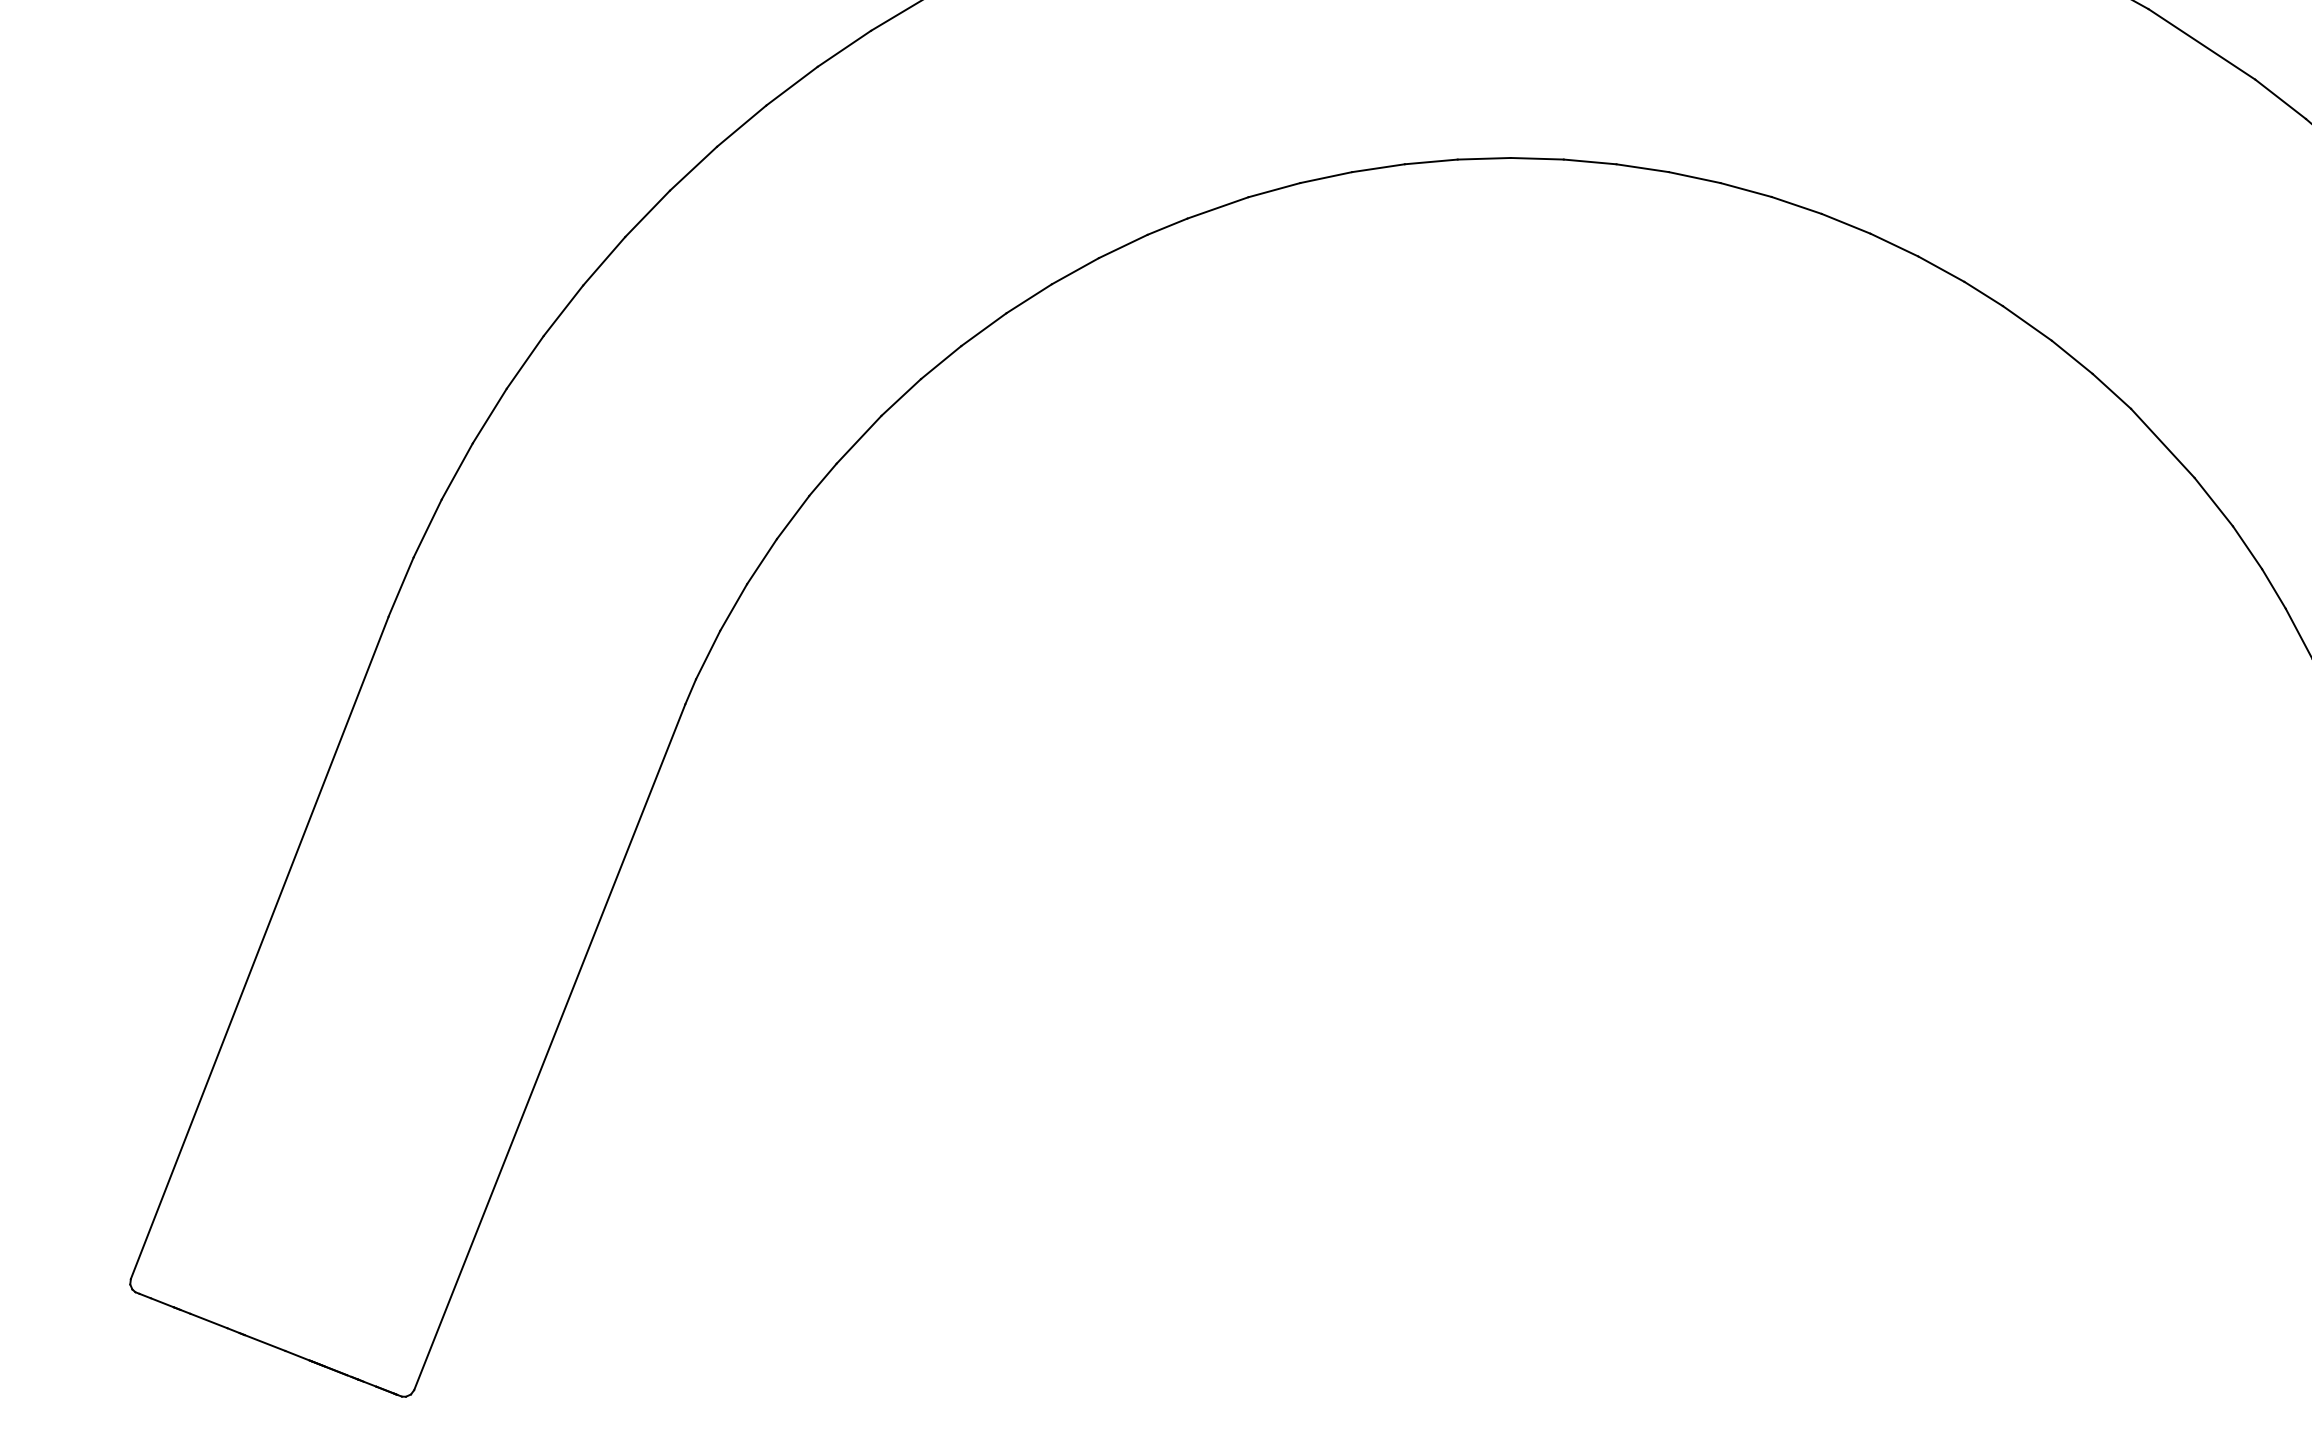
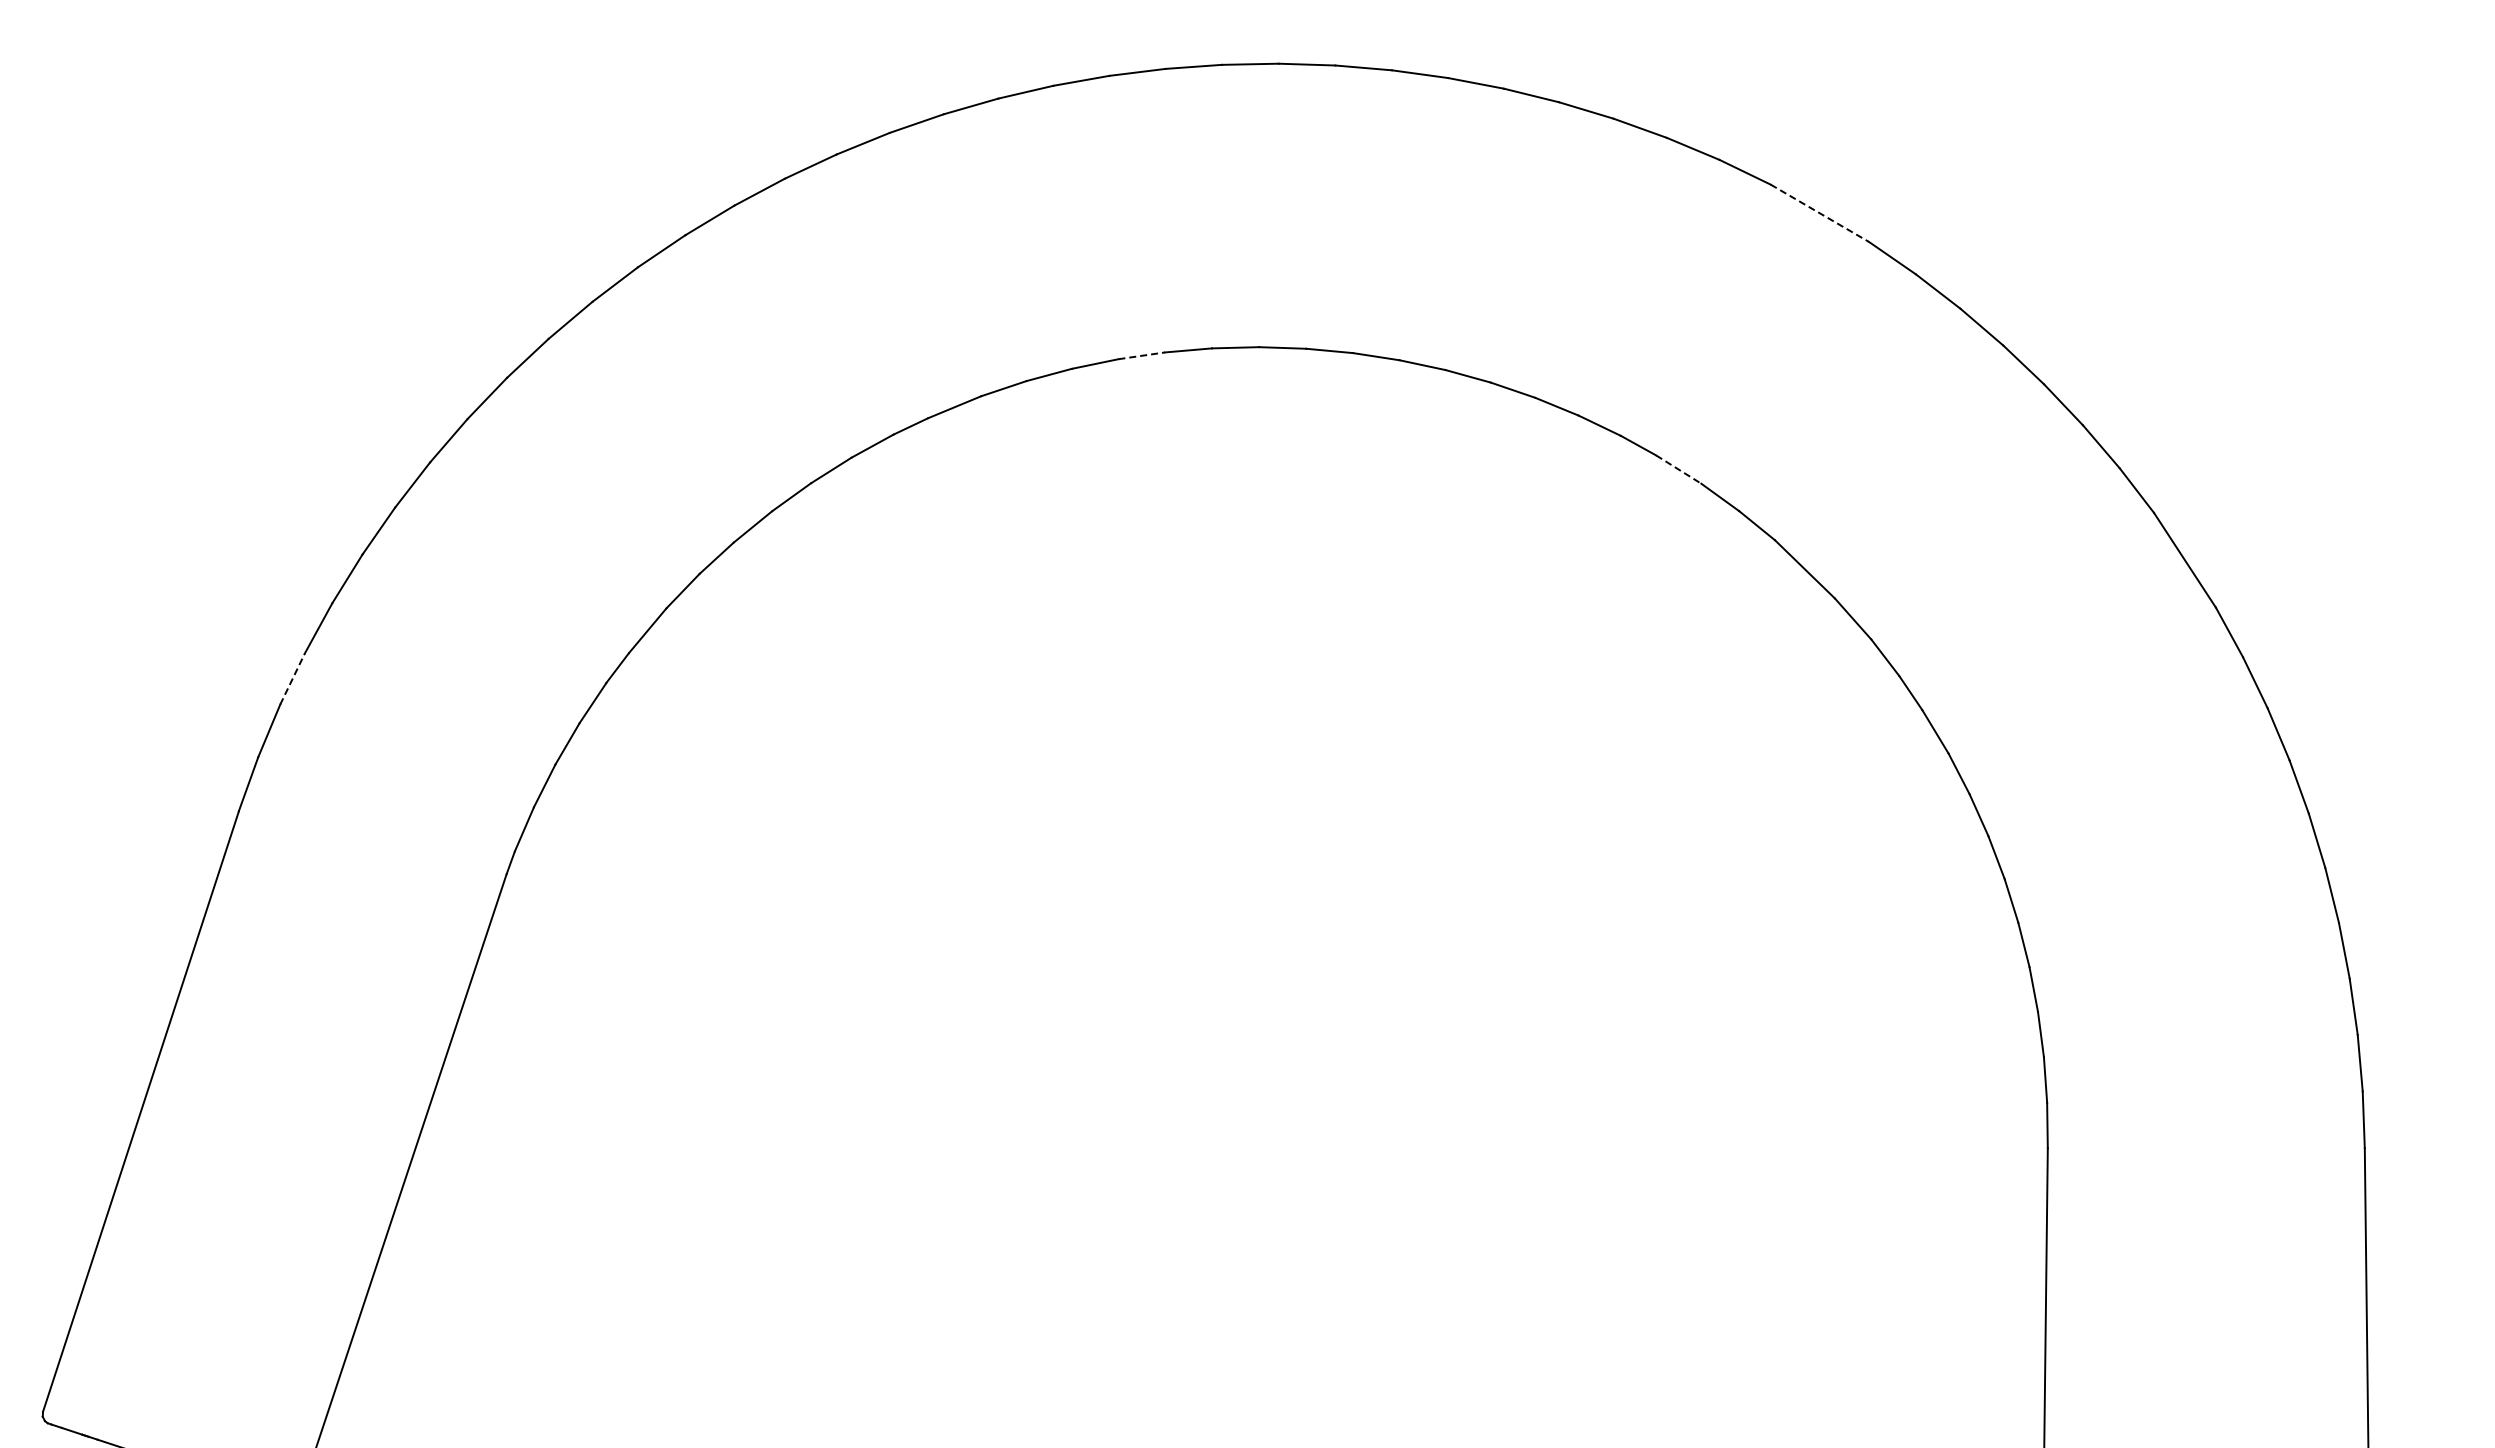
line: (2201, 44) -> (1819, 213), solid -> dashed
line: (1431, 161) -> (1141, 355), solid -> dashed
line: (2027, 323) -> (1678, 469), solid -> dashed
line: (457, 471) -> (292, 678), solid -> dashed

